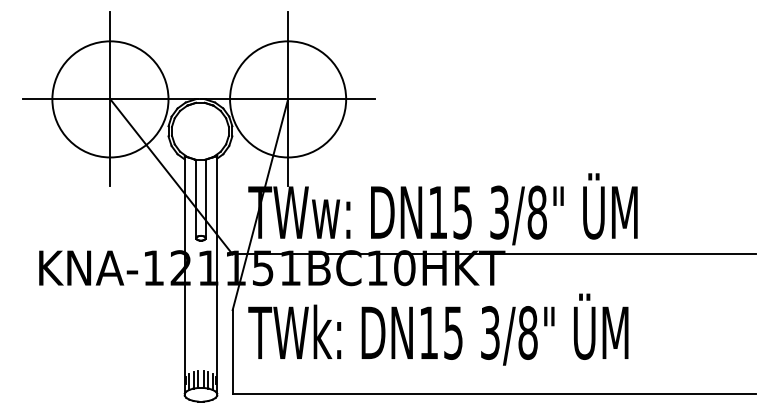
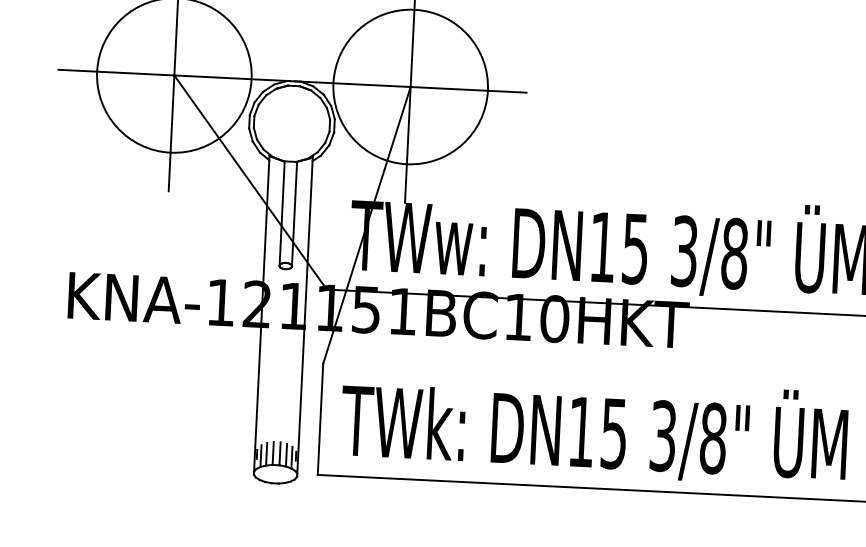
text: (438, 329) -> (594, 428), moved

